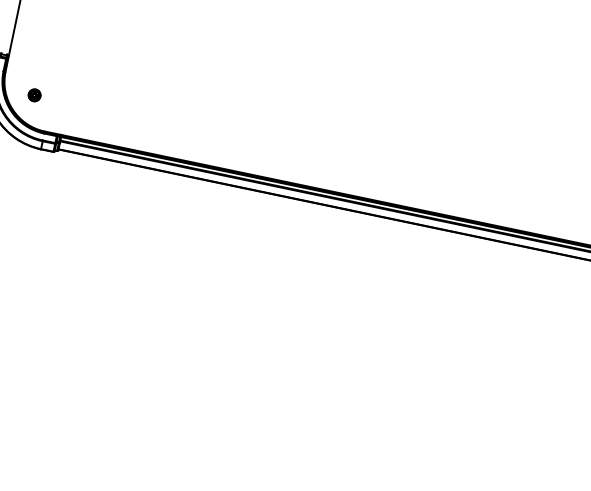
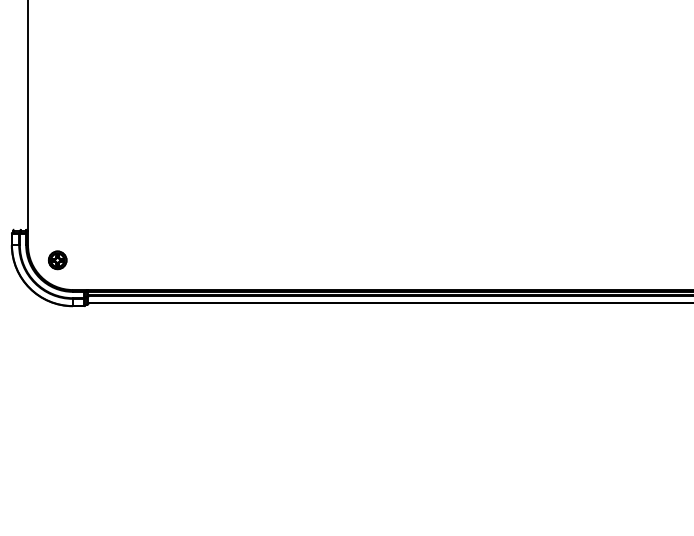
part: (34, 95) -> (57, 260), size x1.67

